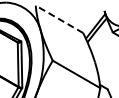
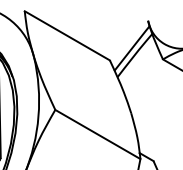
line: (59, 19) -> (67, 36), dashed -> solid

